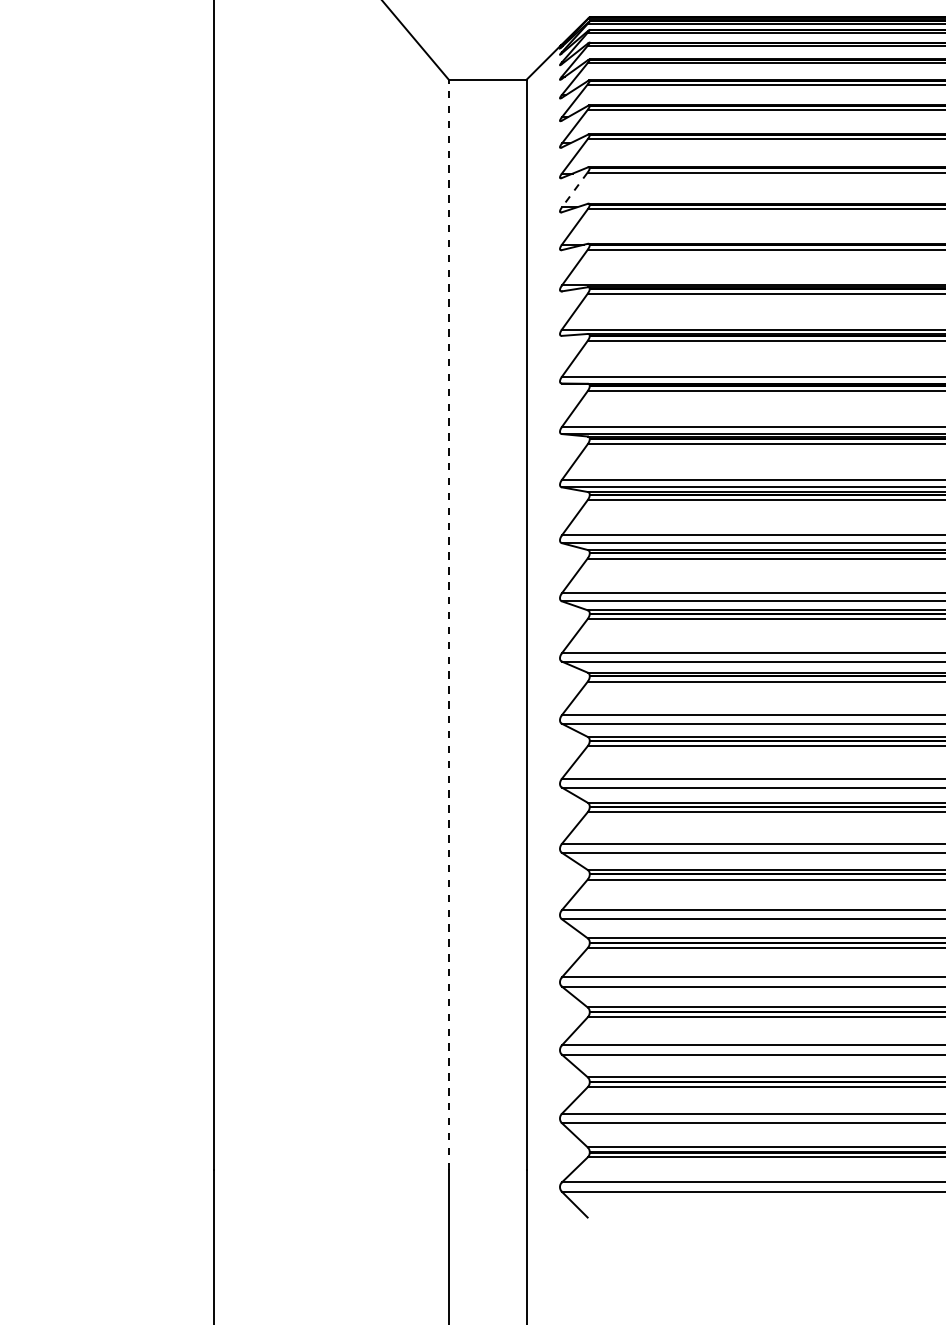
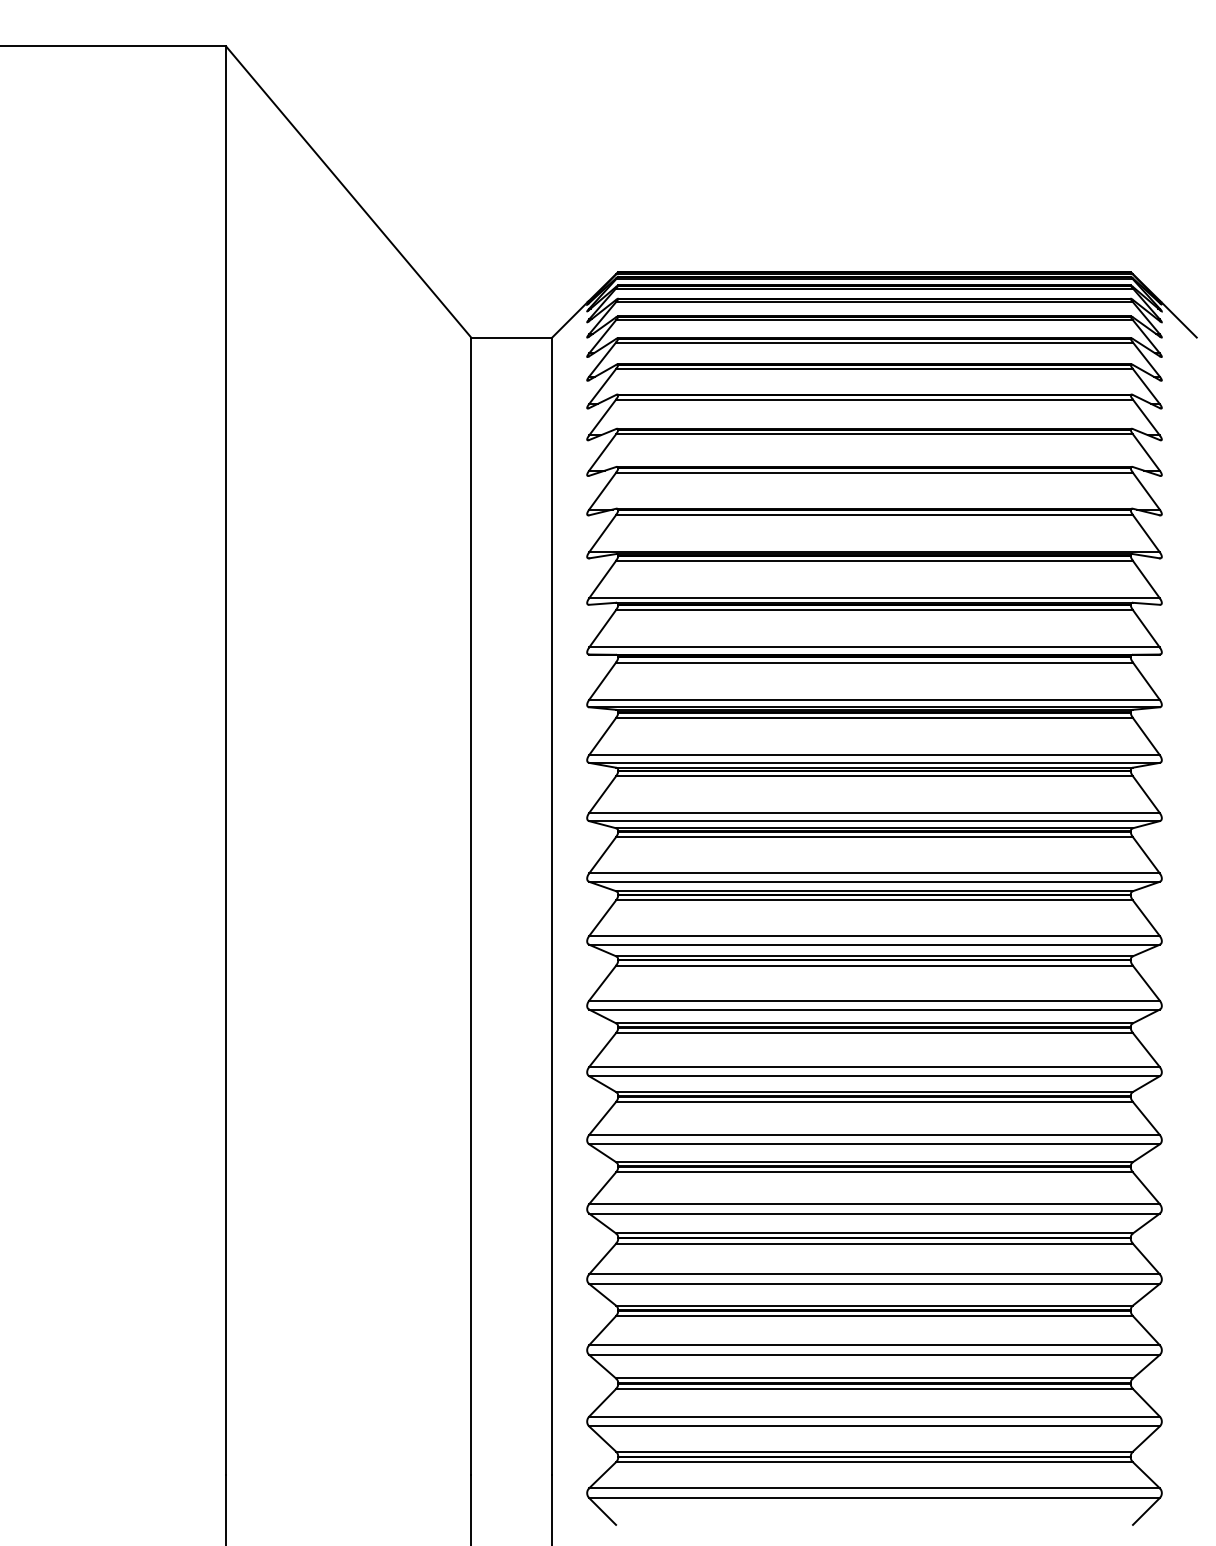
line: (574, 189) -> (602, 452), dashed -> solid
line: (449, 624) -> (471, 906), dashed -> solid

